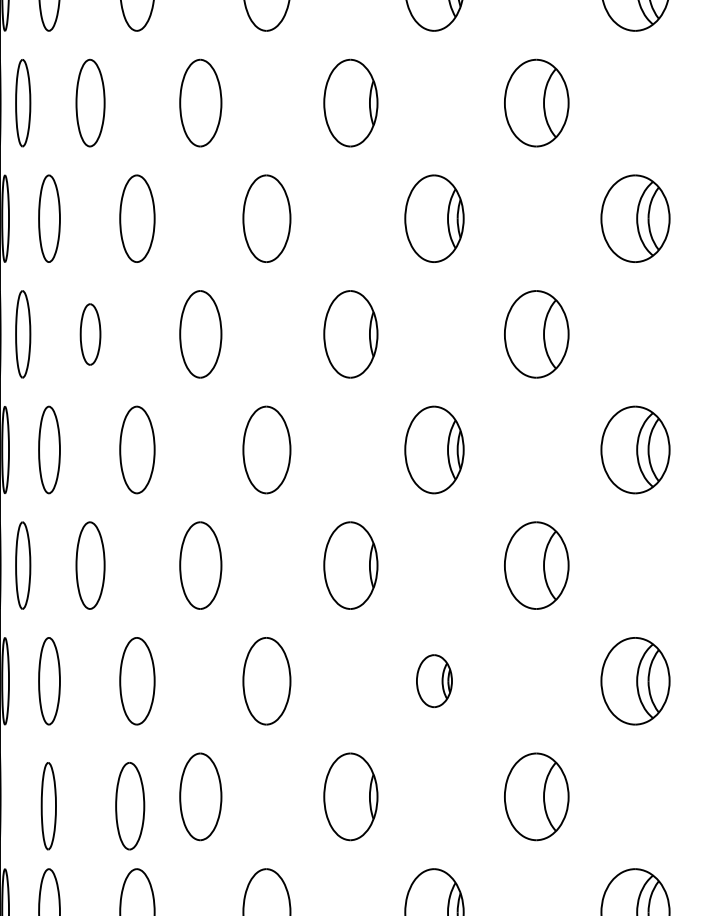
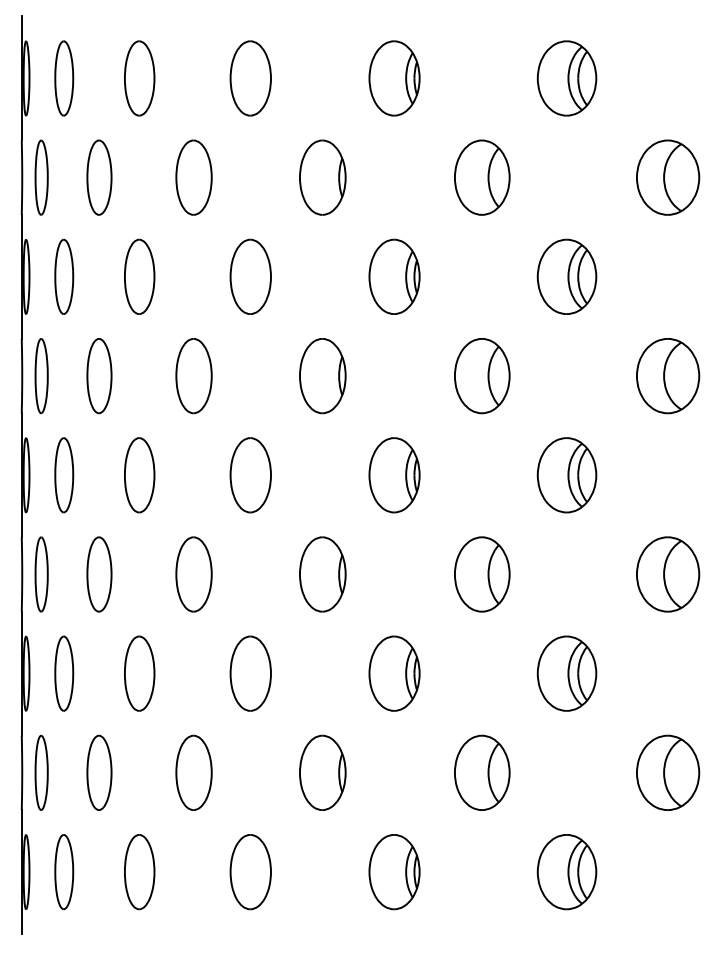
part: (90, 334) -> (99, 376), size x1.43
part: (434, 681) -> (394, 673), size x1.67
part: (48, 805) -> (41, 772), moved
part: (130, 805) -> (99, 772), moved

